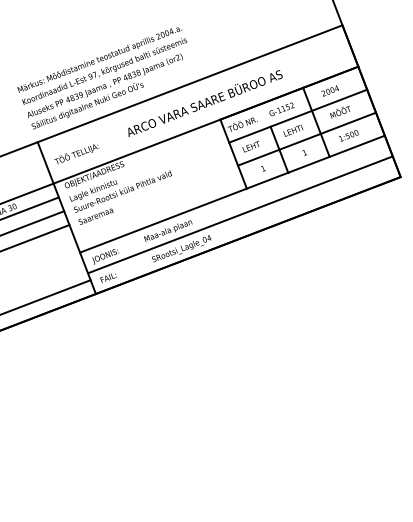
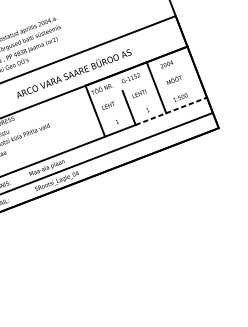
line: (298, 115) -> (143, 82), removed
line: (307, 138) -> (149, 99), removed
line: (336, 154) -> (171, 111), solid -> dashed

